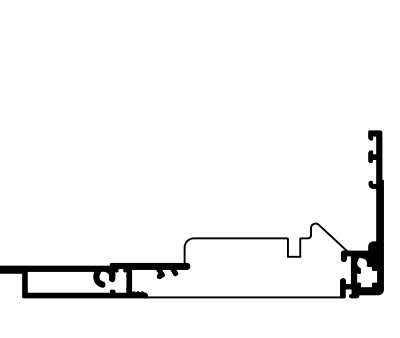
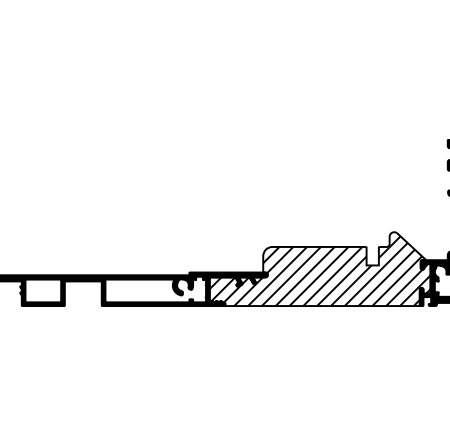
hatch: (240, 262) -> (319, 271), added

